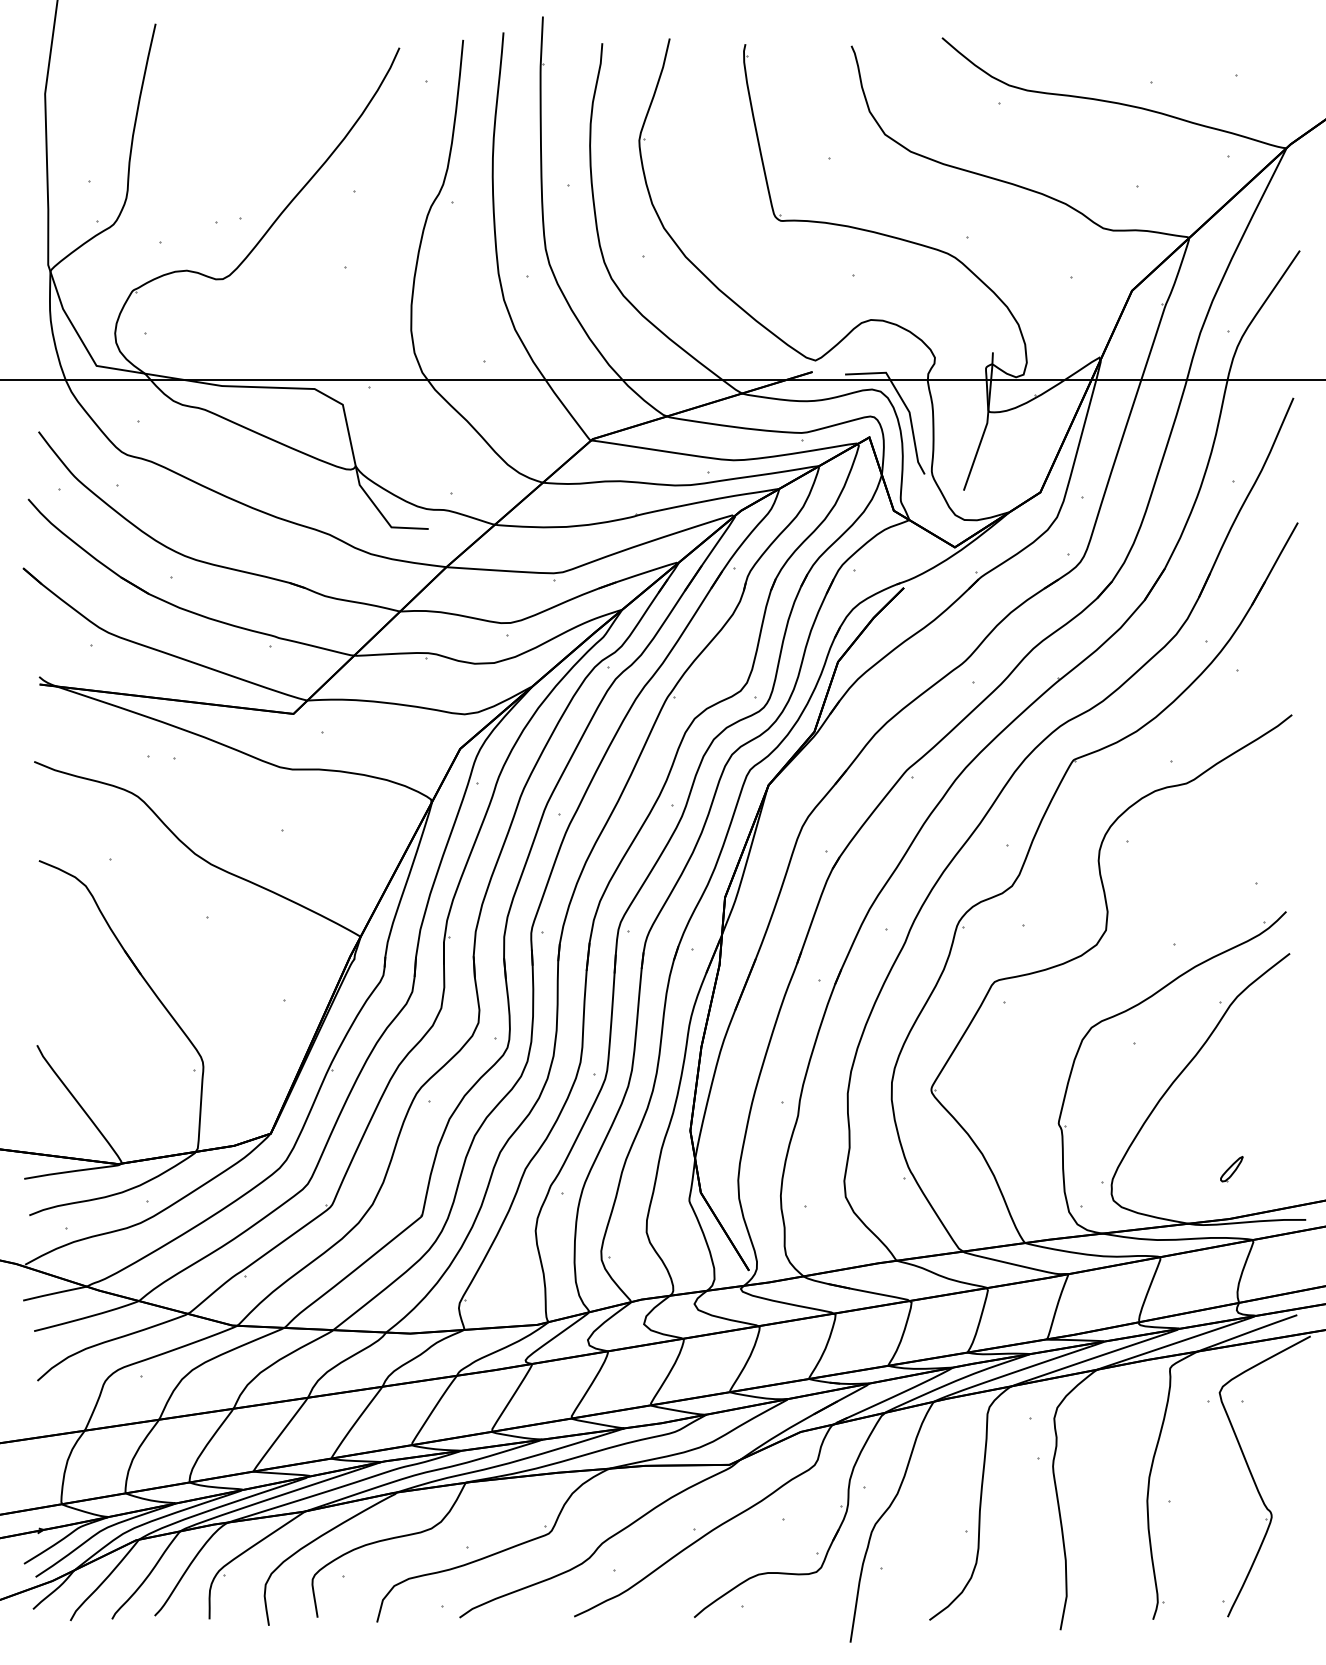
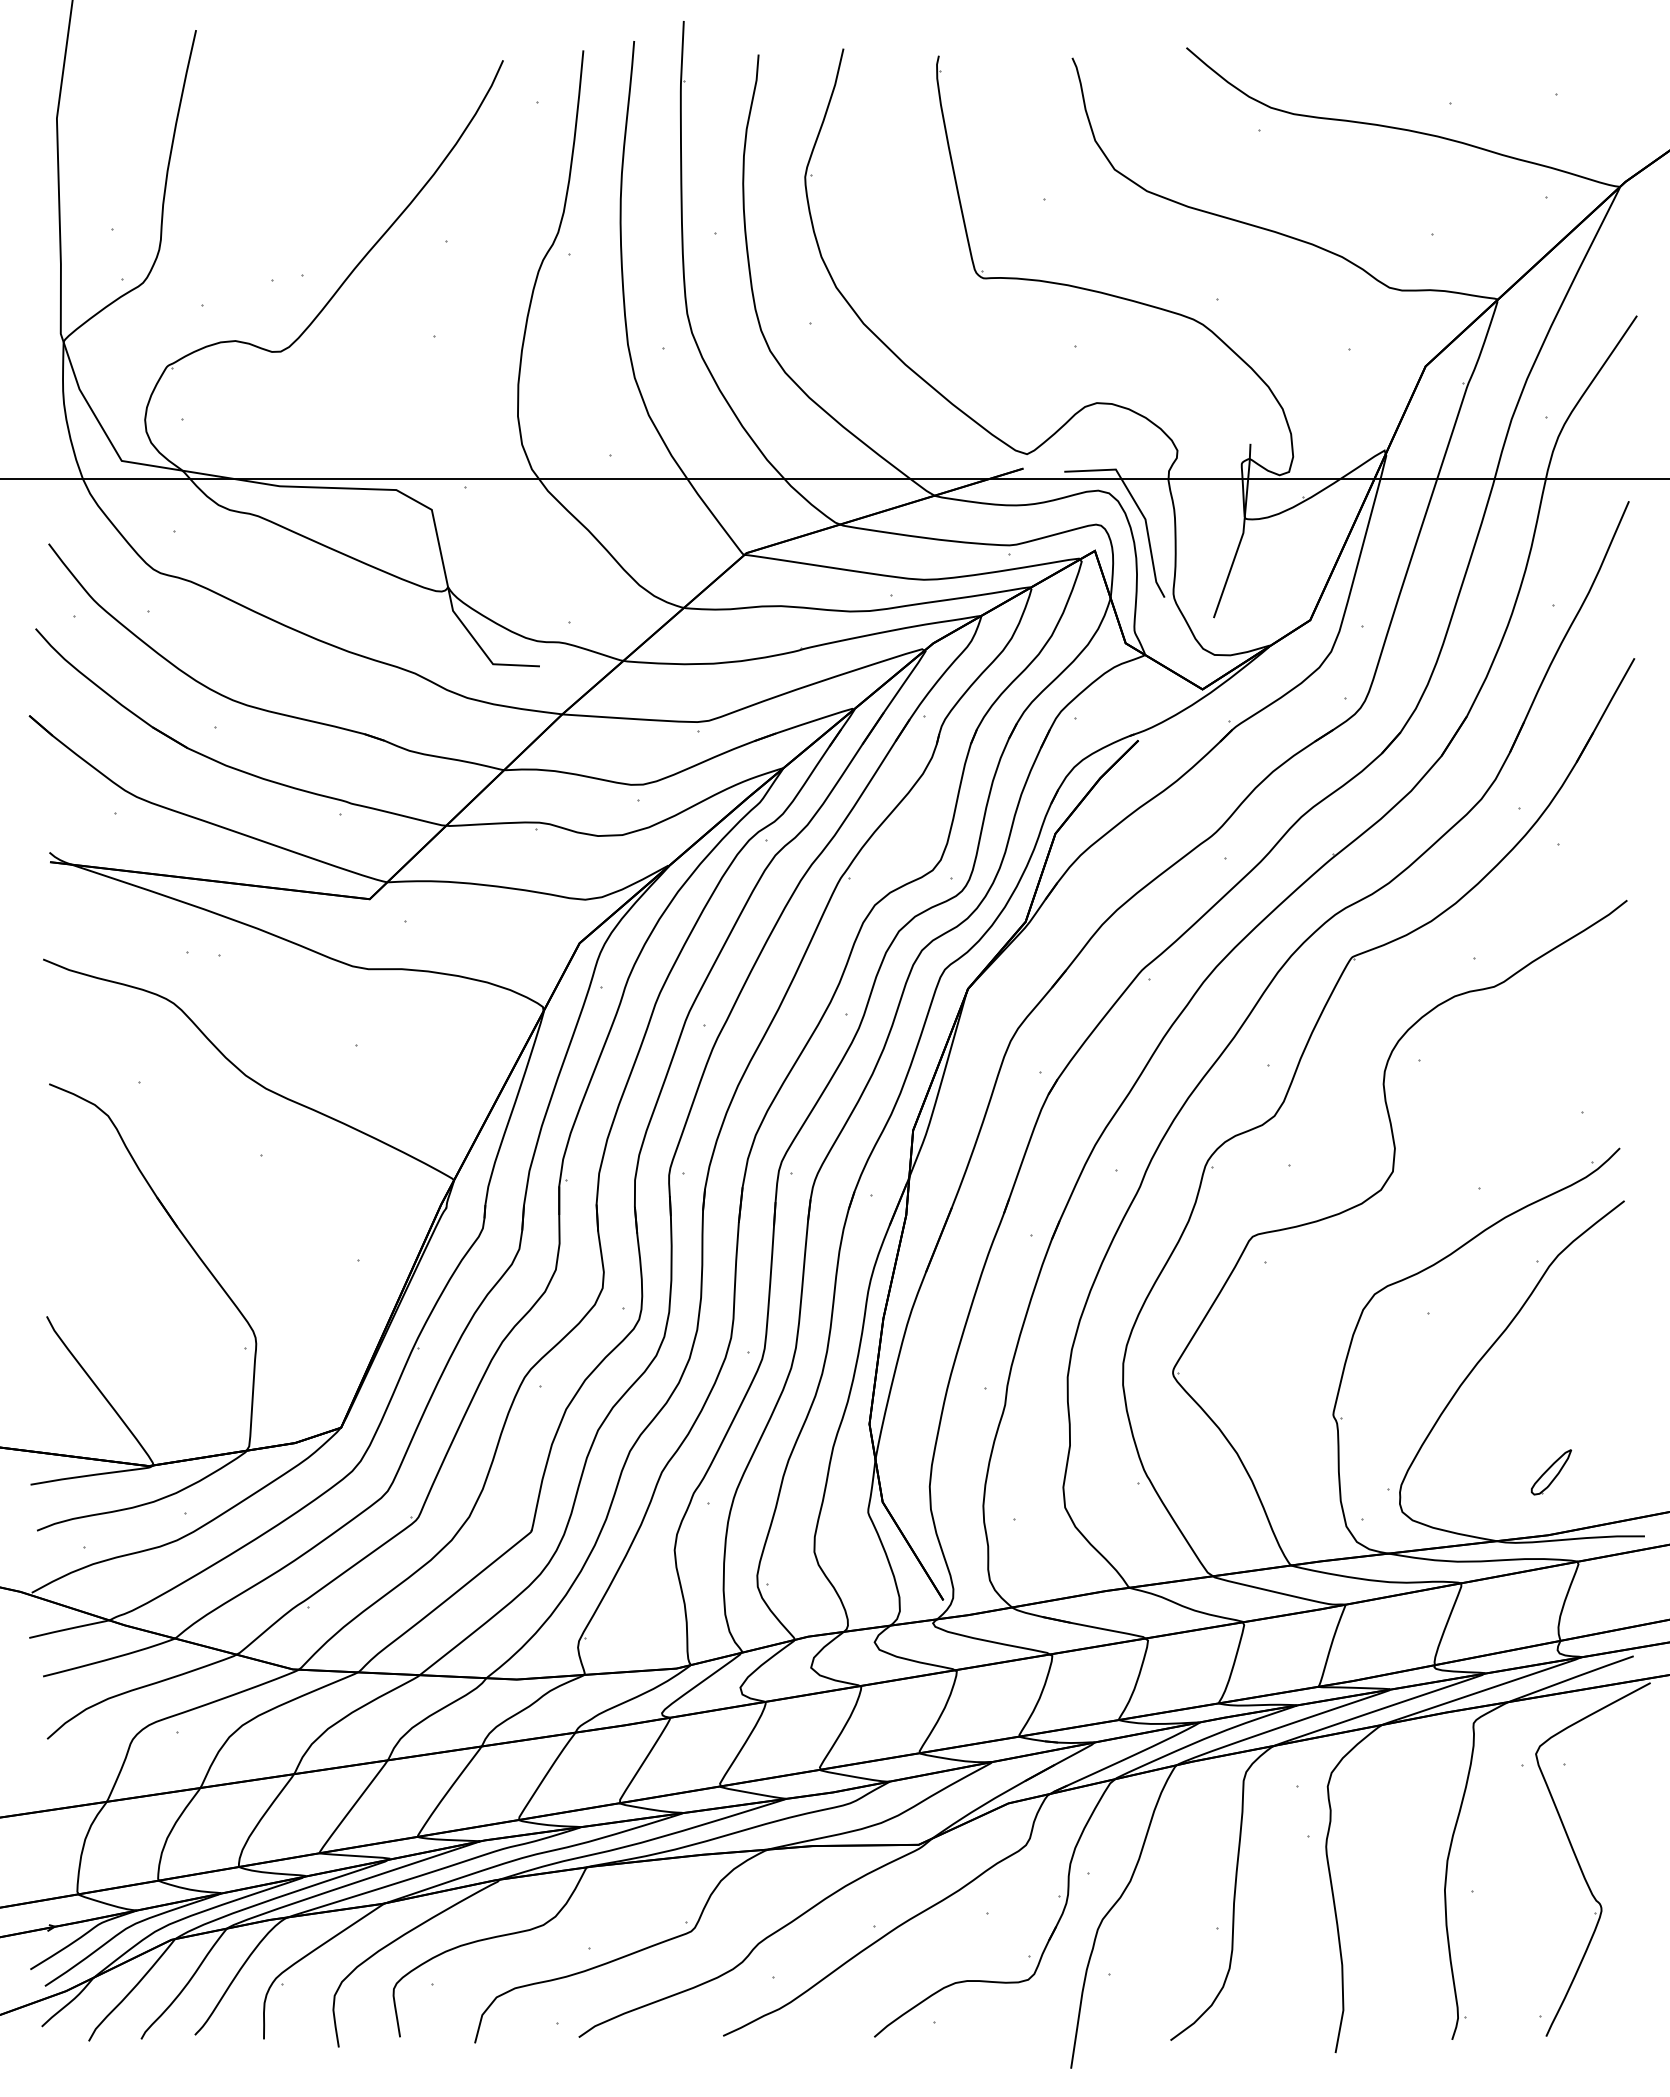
part: (1231, 1169) -> (1551, 1472), size x1.43

